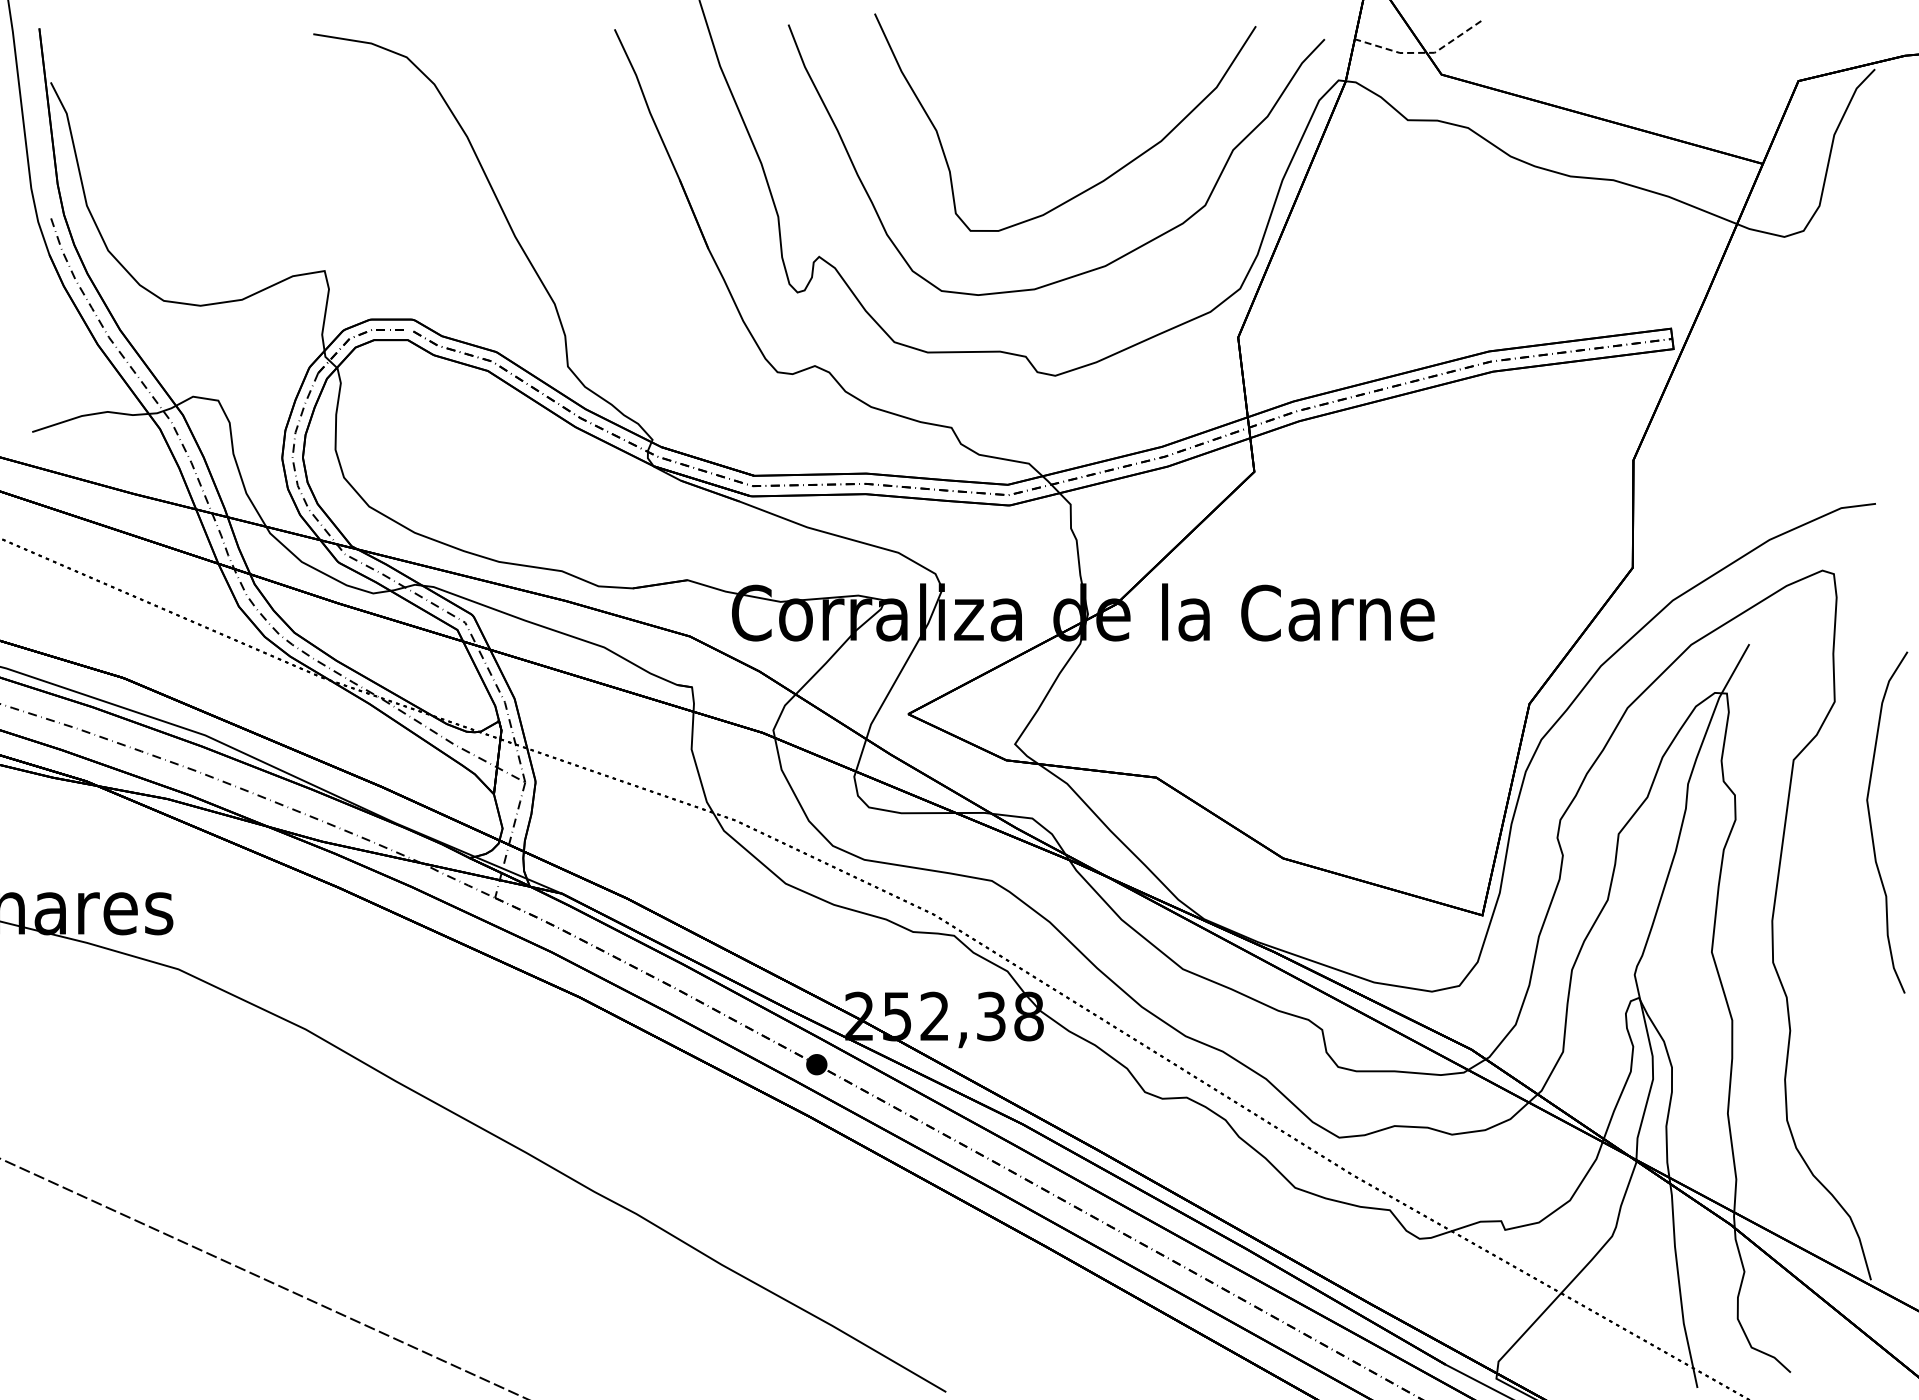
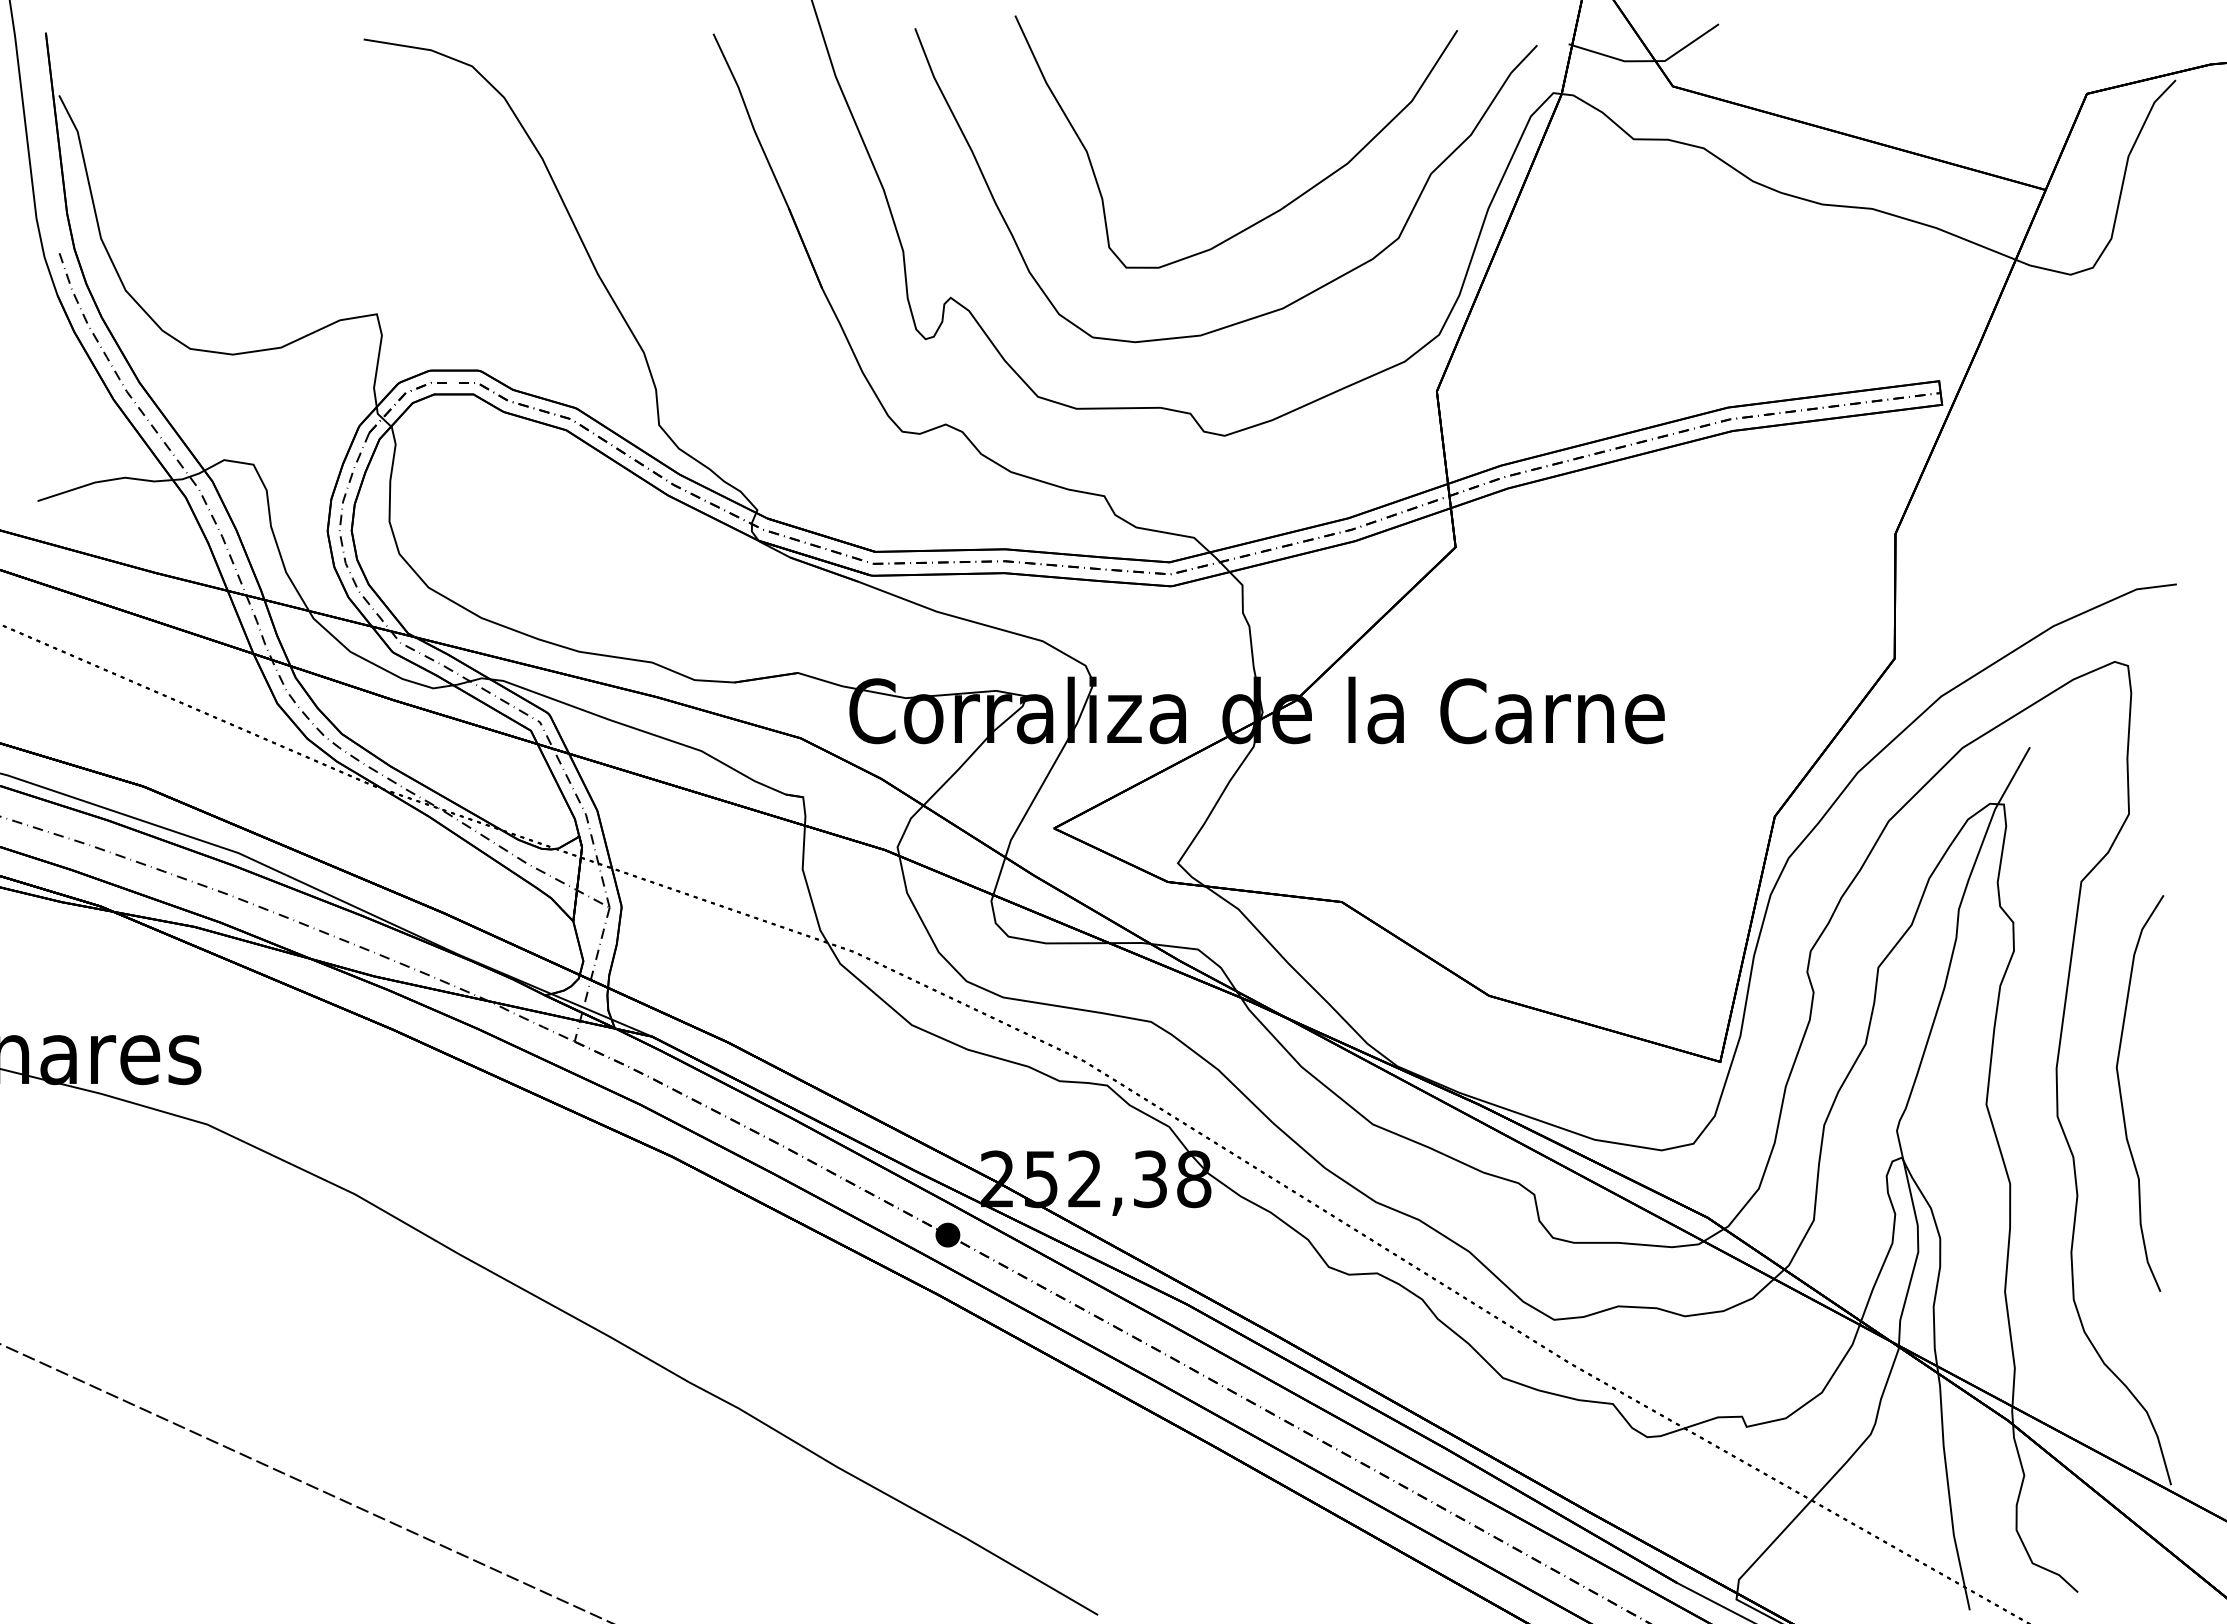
line: (1419, 52) -> (1647, 60), dashed -> solid
curve: (1871, 822) -> (2121, 1093), moved

